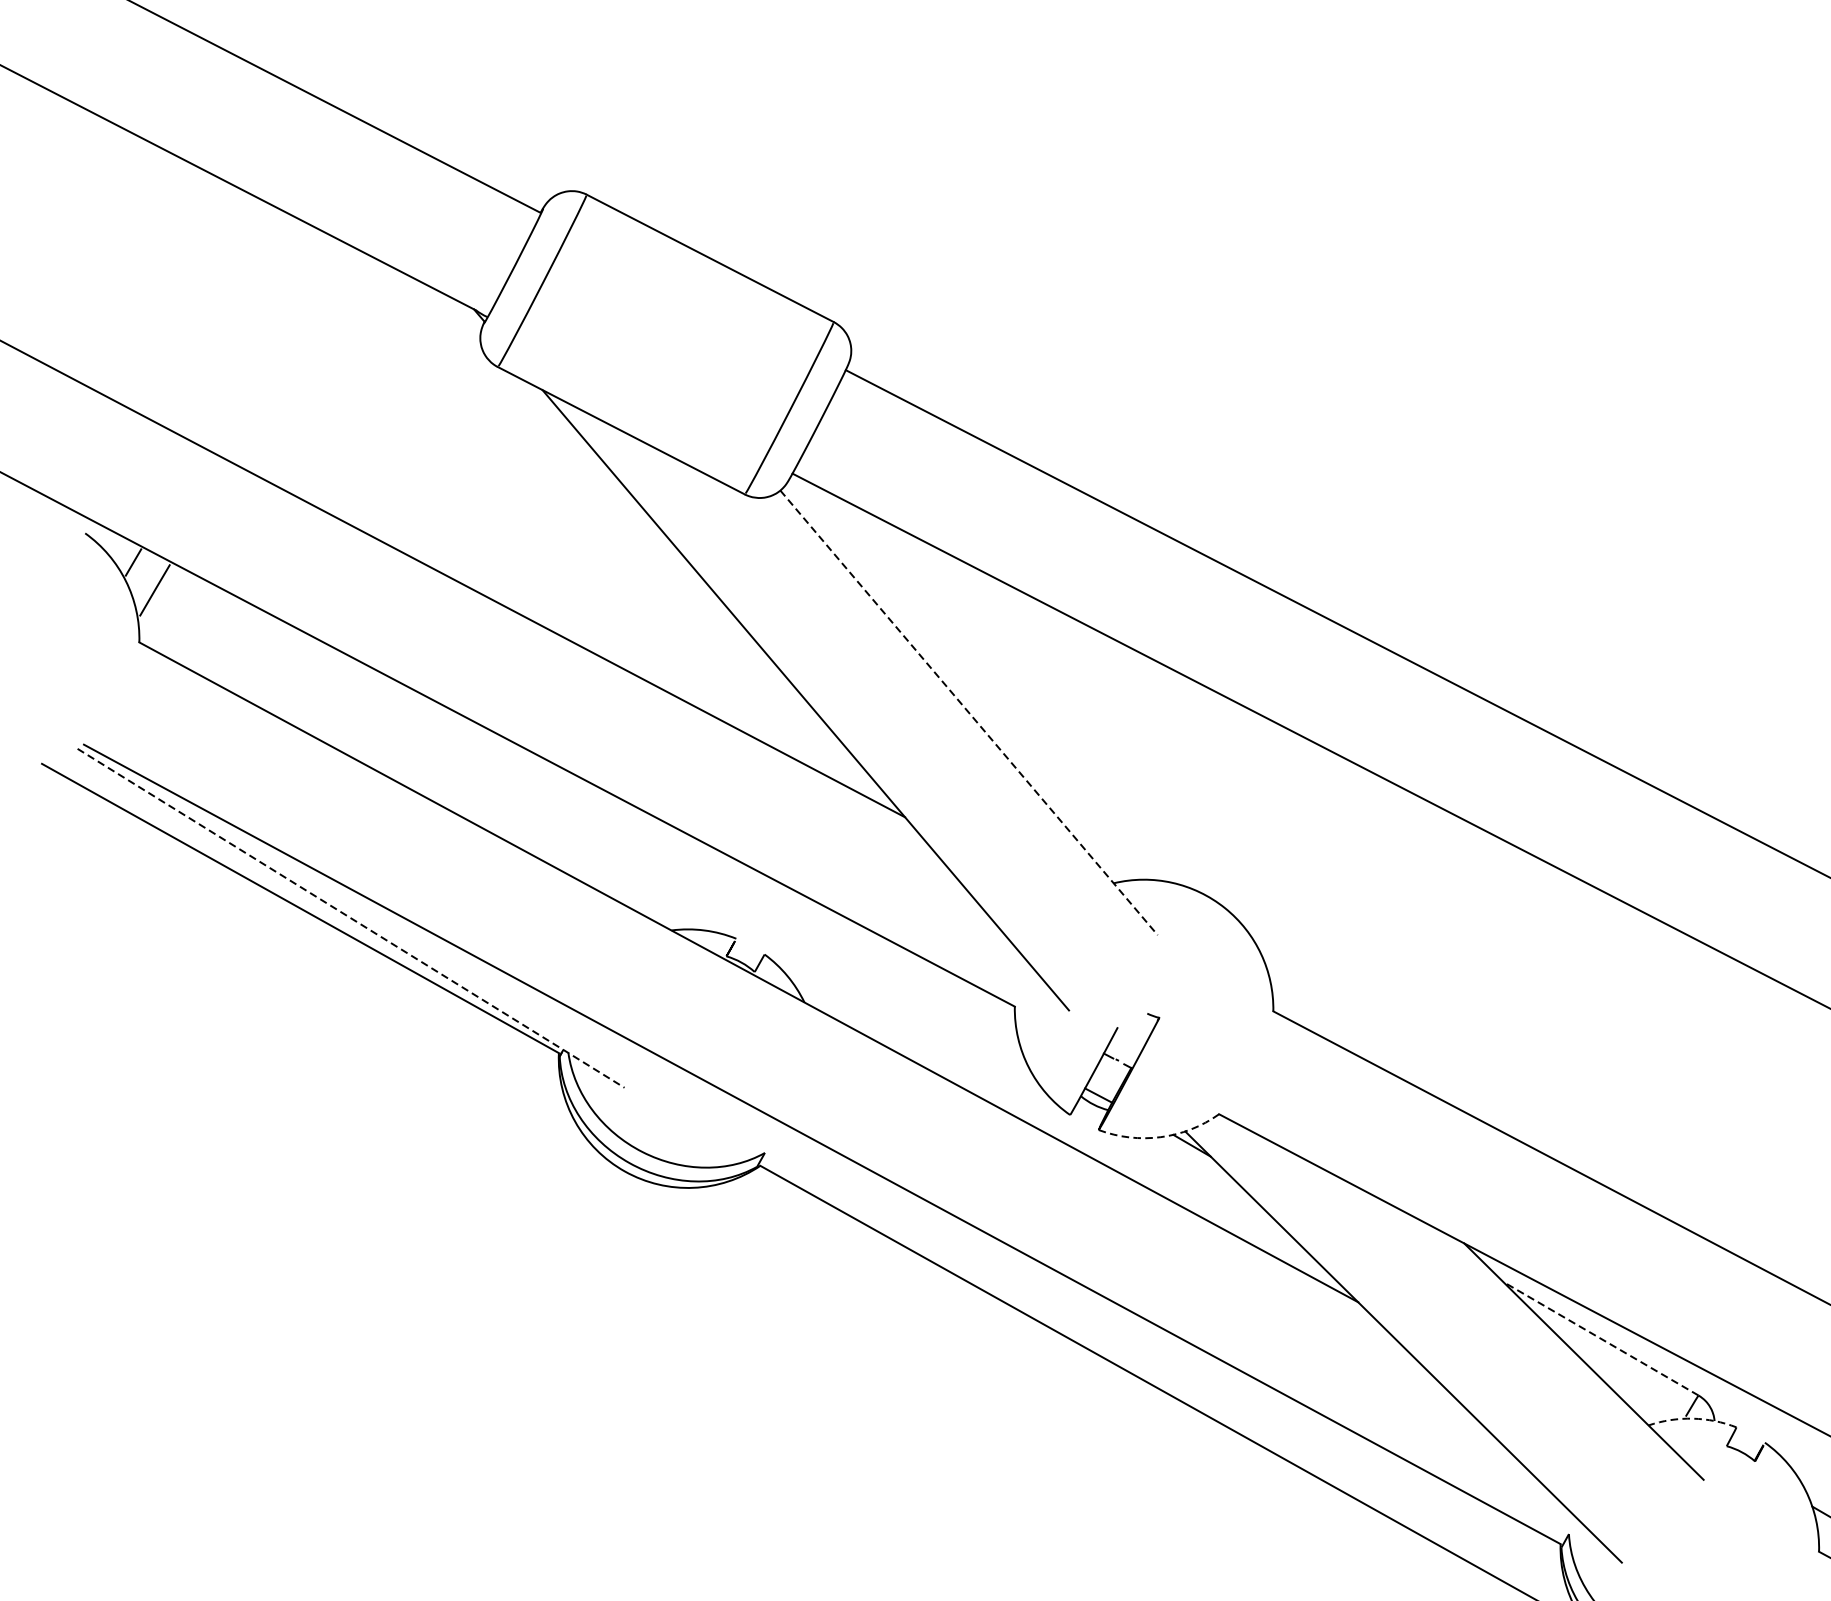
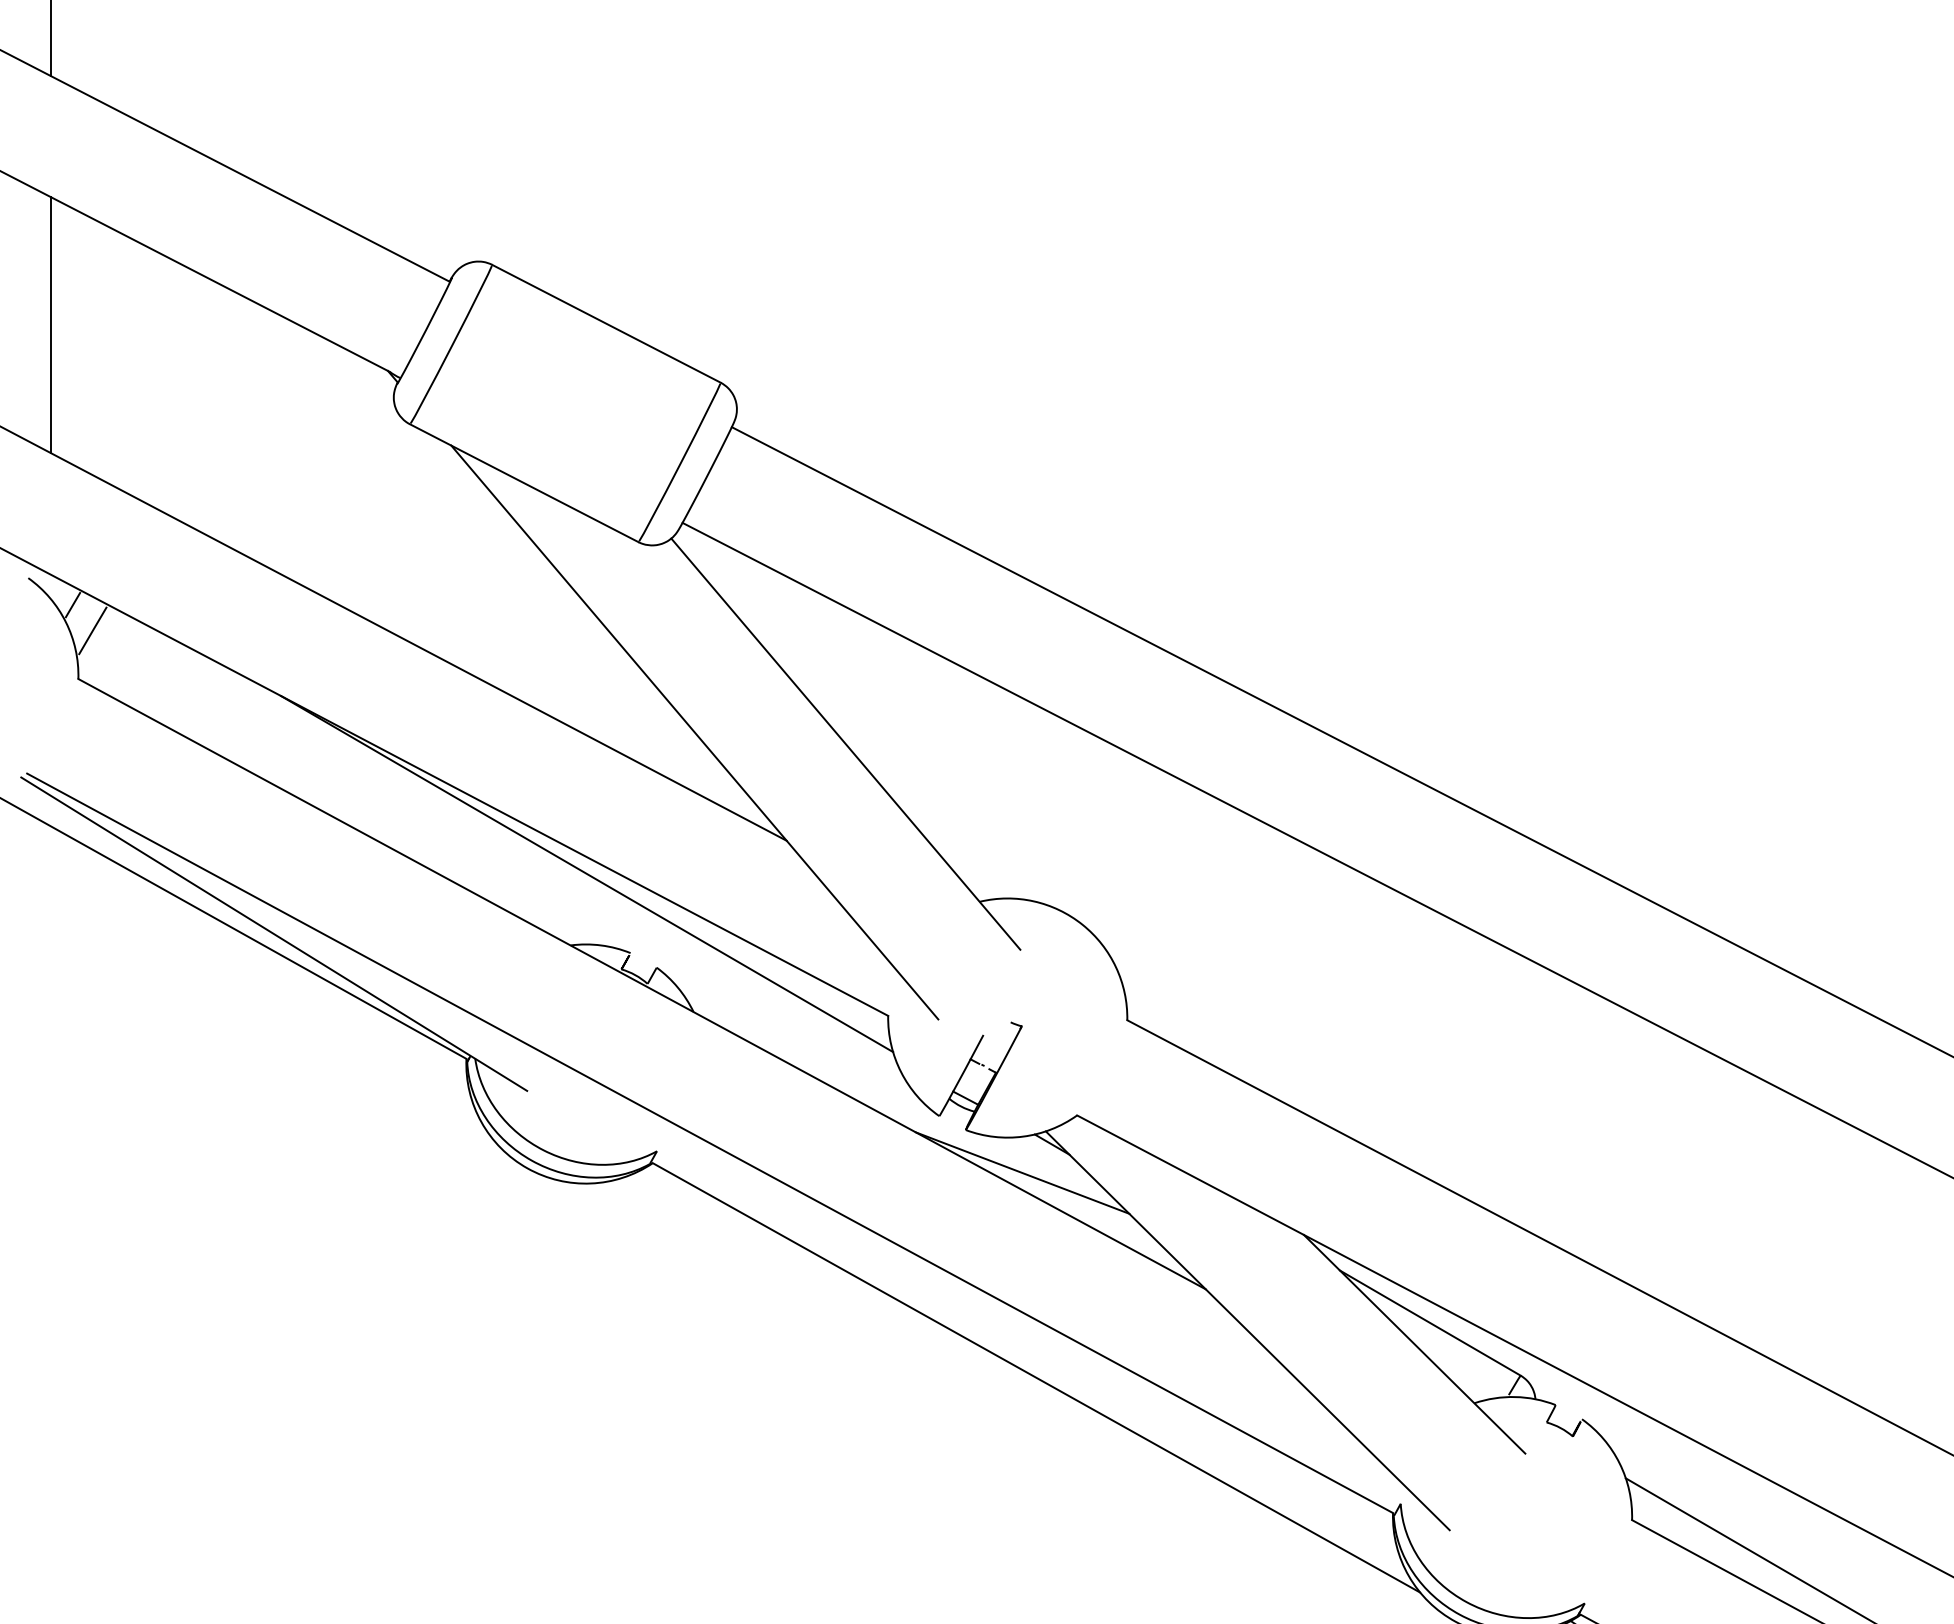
line: (110, 260) -> (51, 325), added
line: (968, 713) -> (845, 744), dashed -> solid
line: (689, 853) -> (587, 874), added
line: (351, 918) -> (274, 934), dashed -> solid
arc: (1161, 1137) -> (1023, 1136), dashed -> solid
line: (1160, 1175) -> (1022, 1172), added
line: (1601, 1339) -> (1430, 1323), dashed -> solid
arc: (1693, 1419) -> (1515, 1397), dashed -> solid

